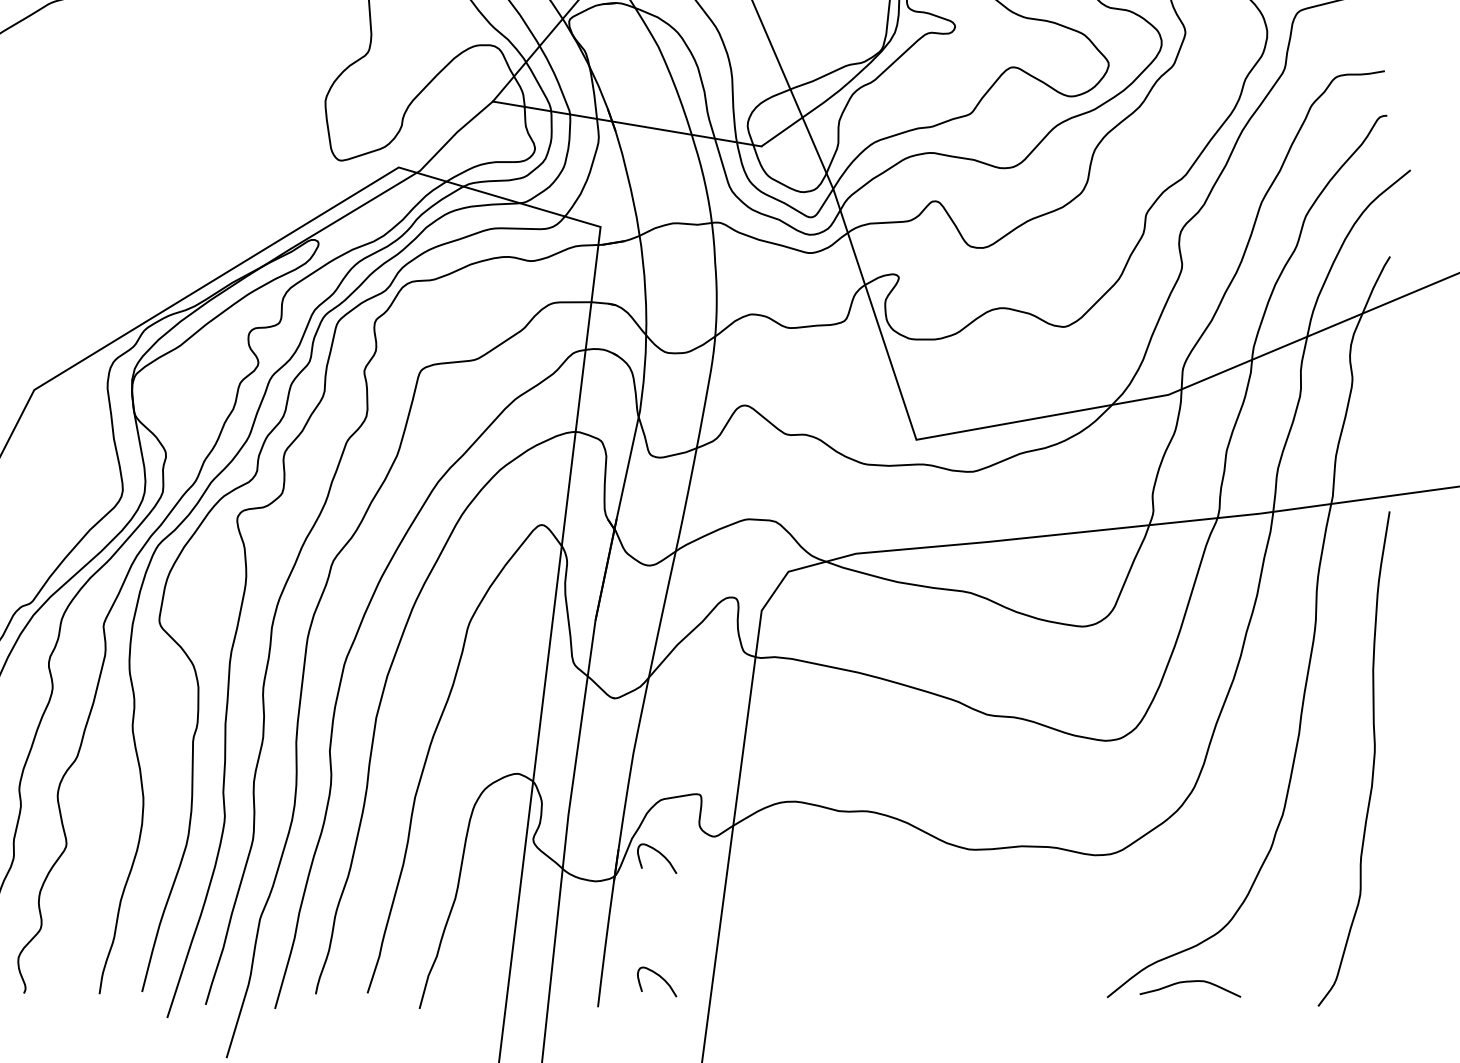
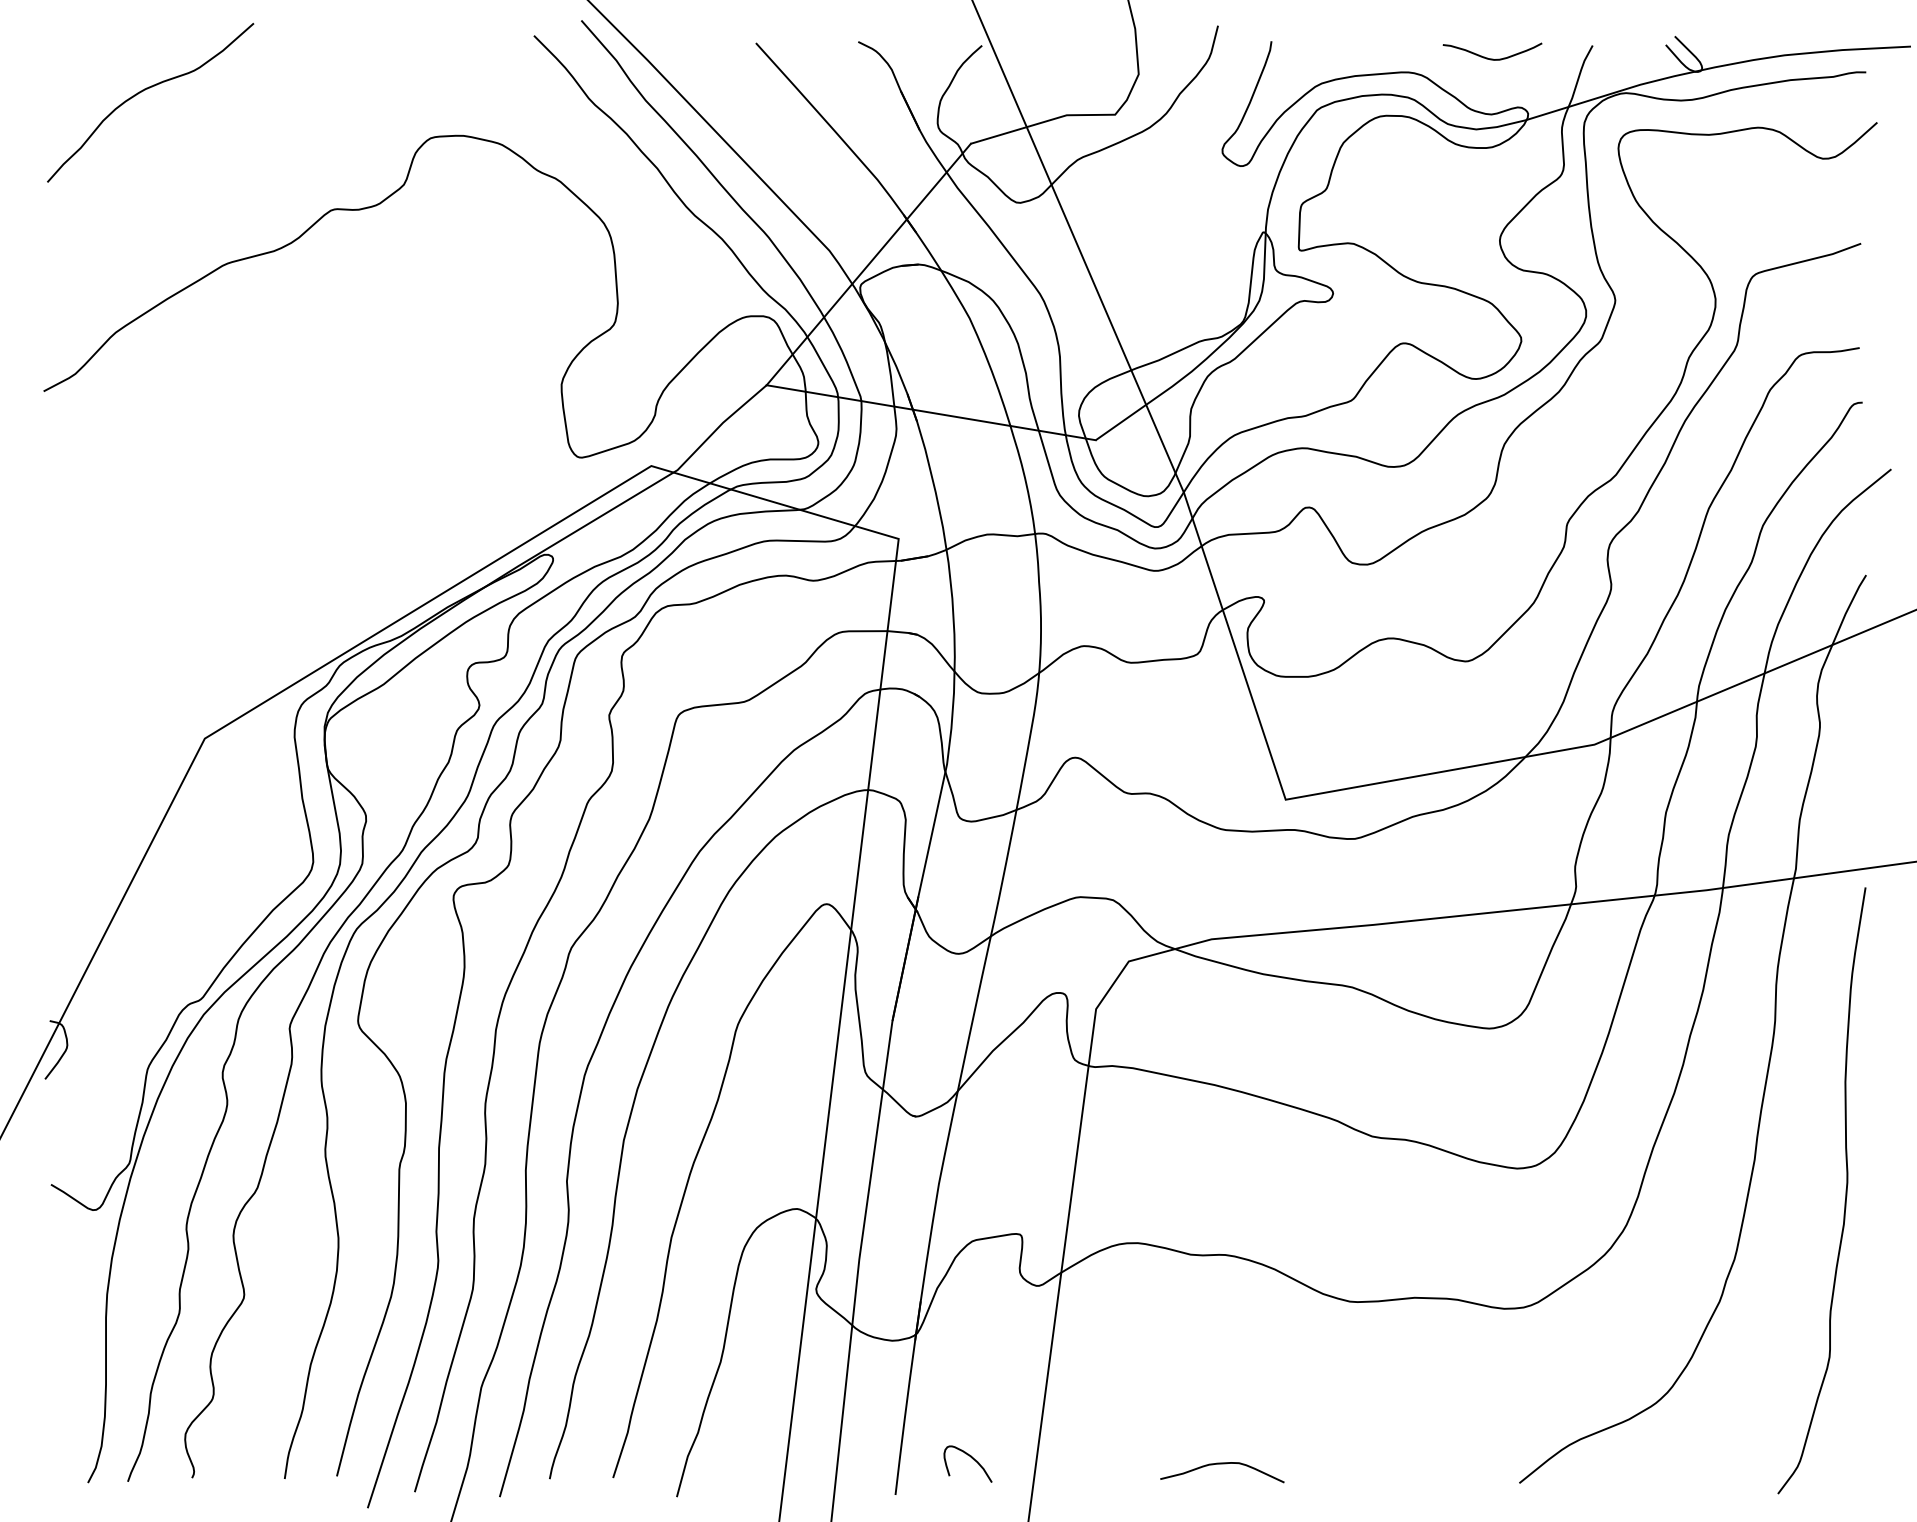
curve: (660, 854) -> (971, 1307), removed
curve: (1190, 982) -> (1222, 1464), moved

